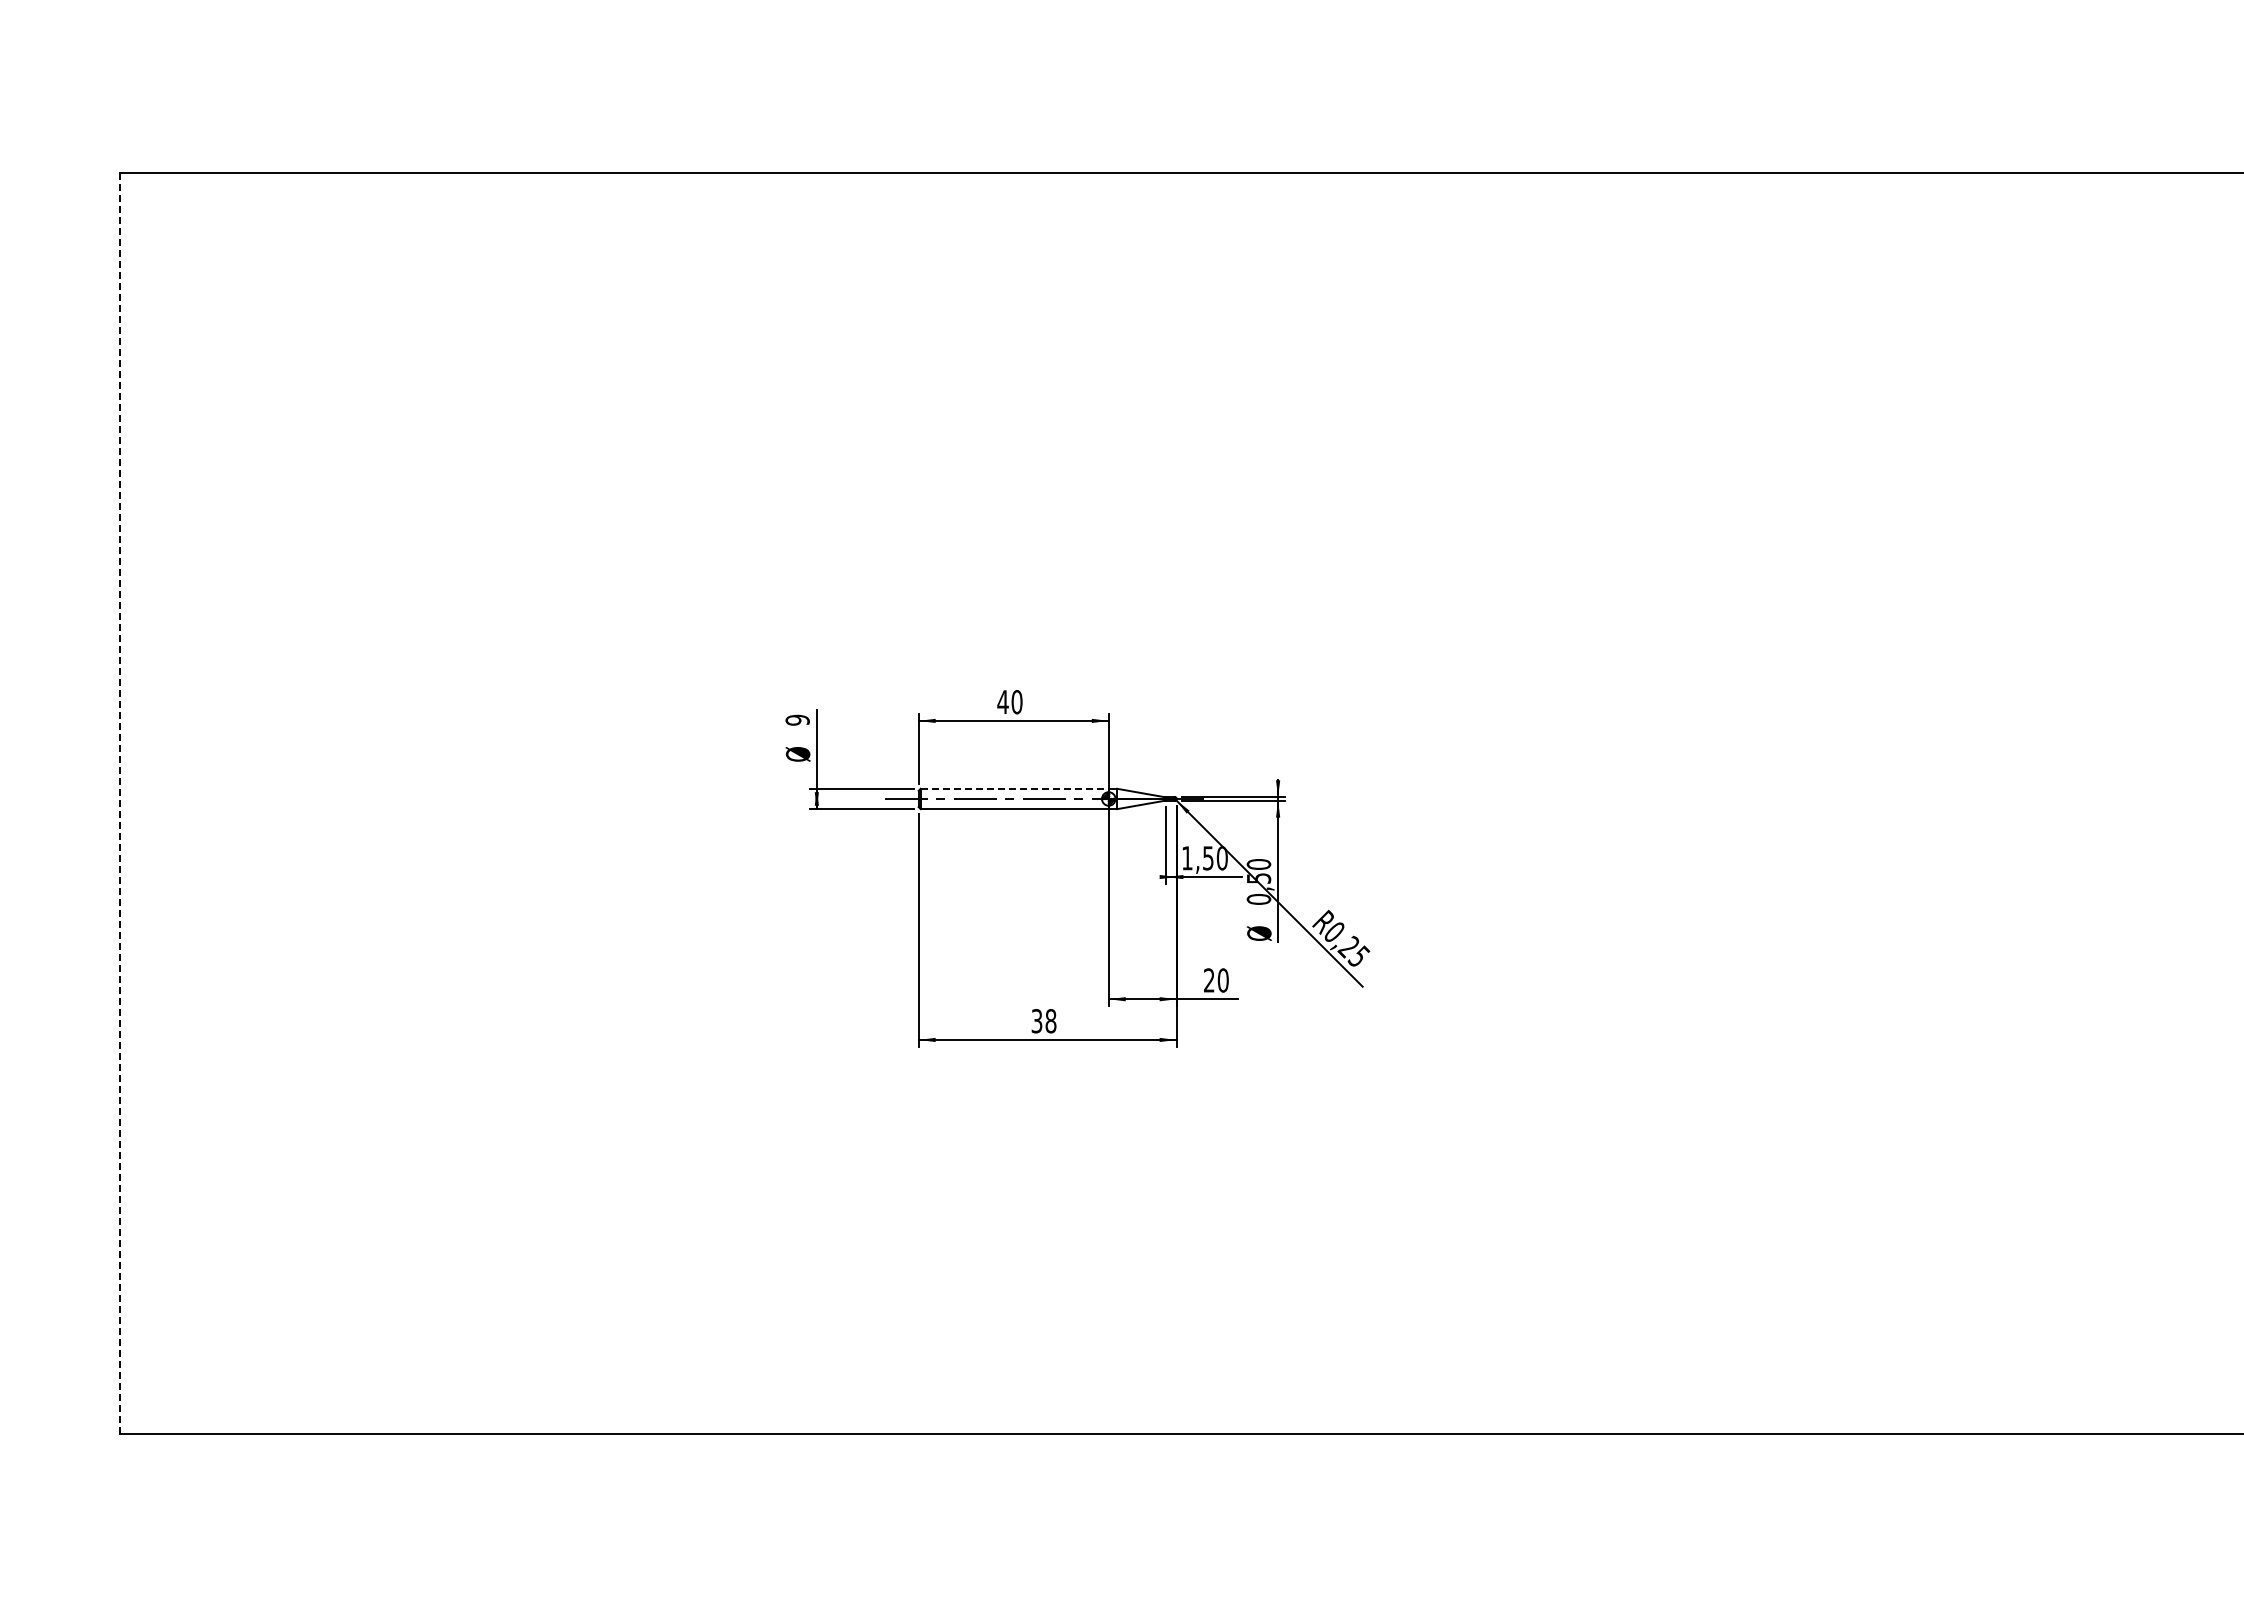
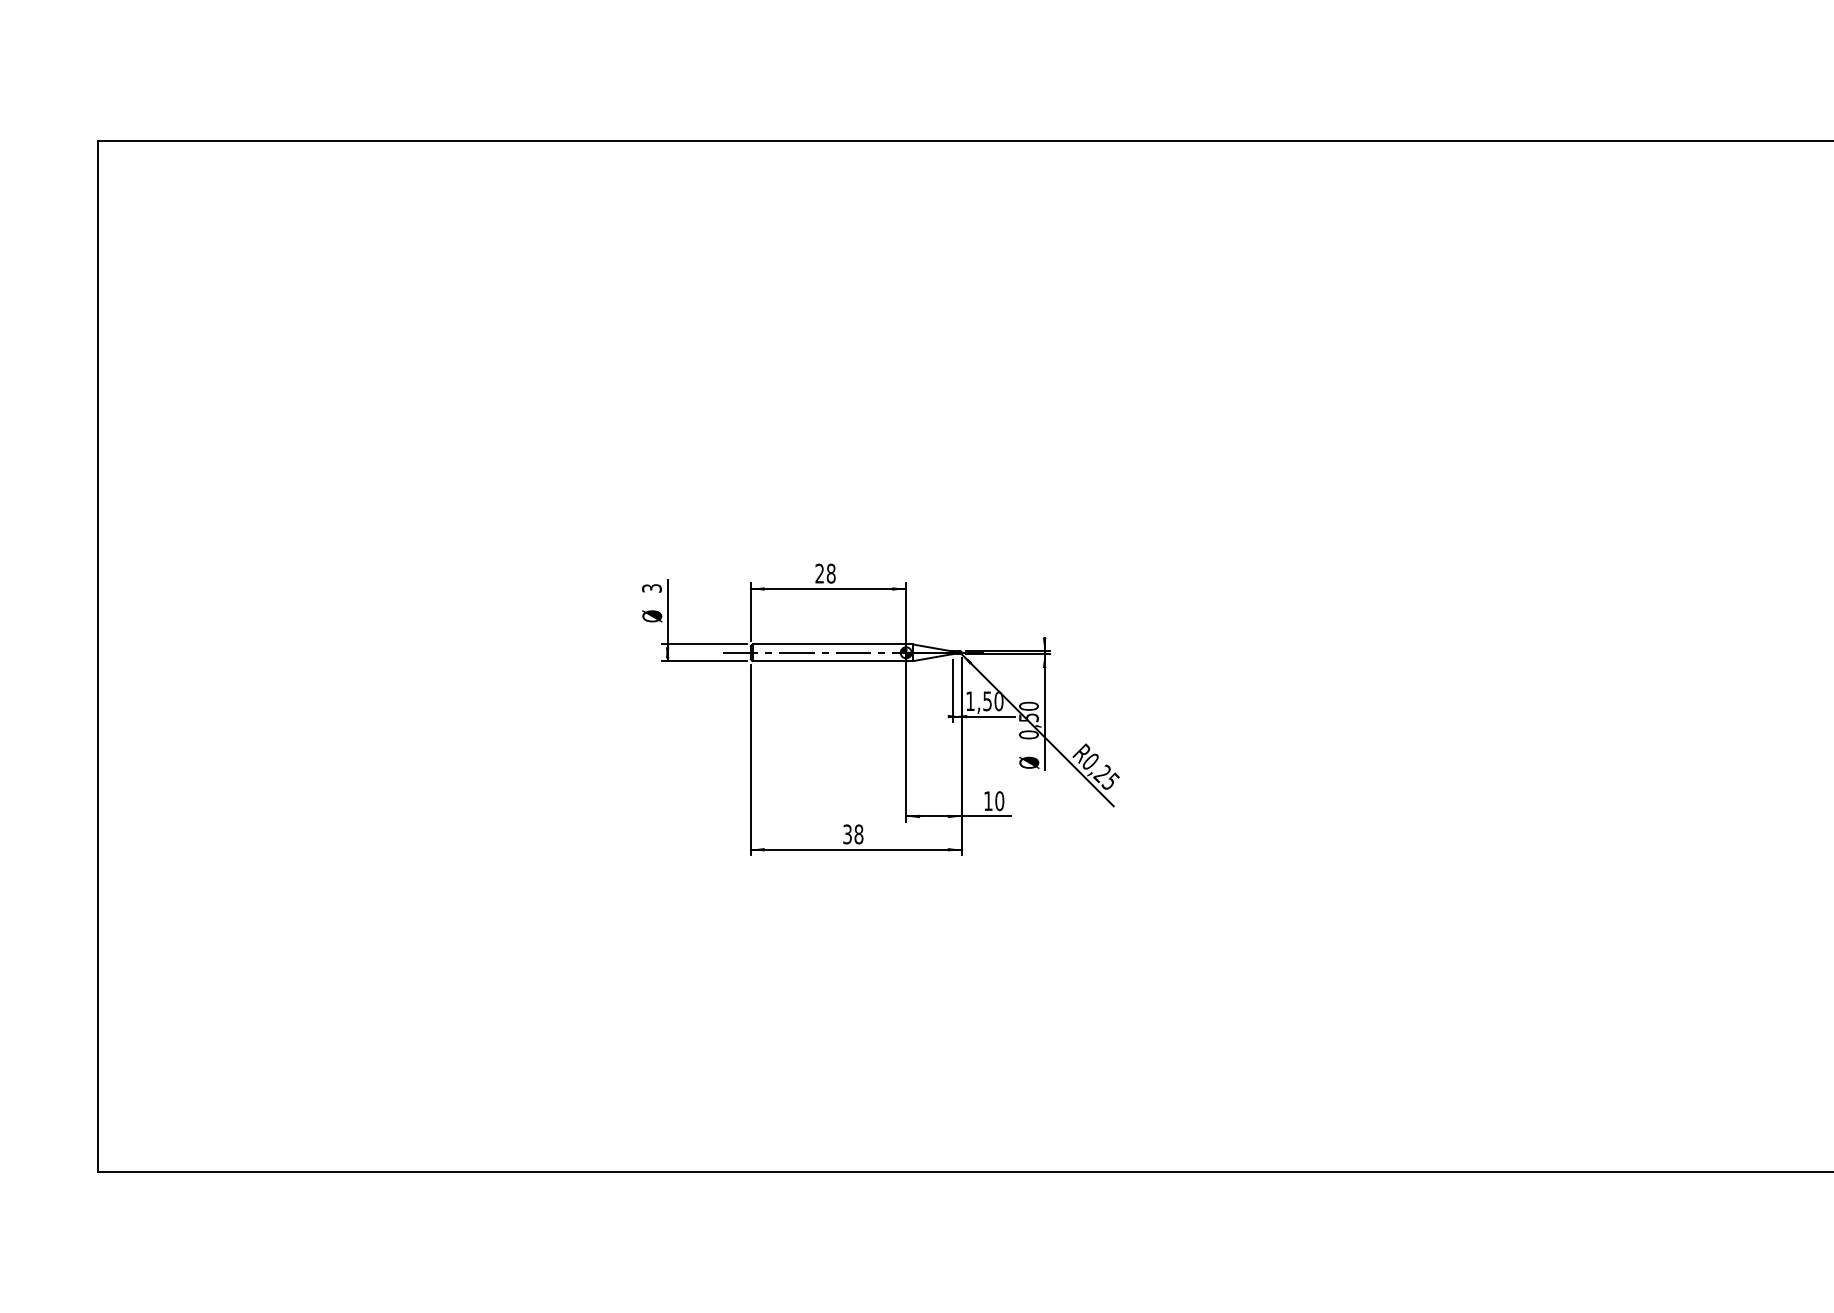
text: (1009, 701) -> (825, 573), 40 -> 28
text: (797, 719) -> (651, 587), 9 -> 3
line: (1015, 788) -> (829, 644), dashed -> solid
line: (119, 803) -> (97, 656), dashed -> solid
text: (1209, 980) -> (988, 801), 20 -> 10

